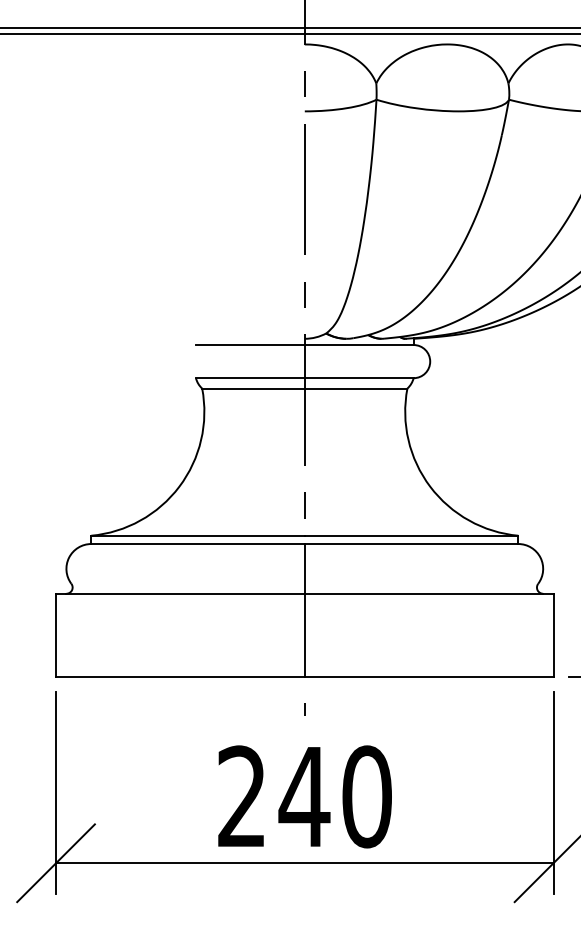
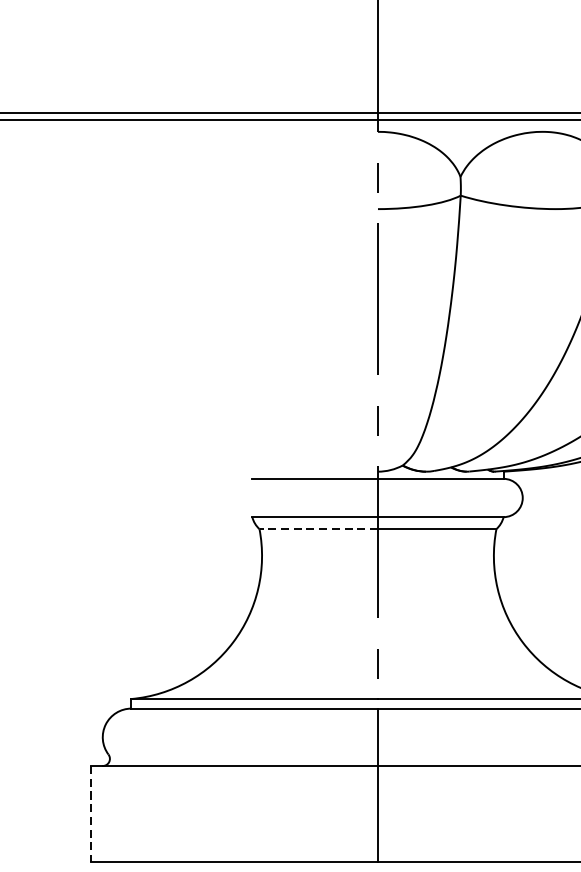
line: (253, 388) -> (318, 529), solid -> dashed
line: (56, 635) -> (91, 814), solid -> dashed

